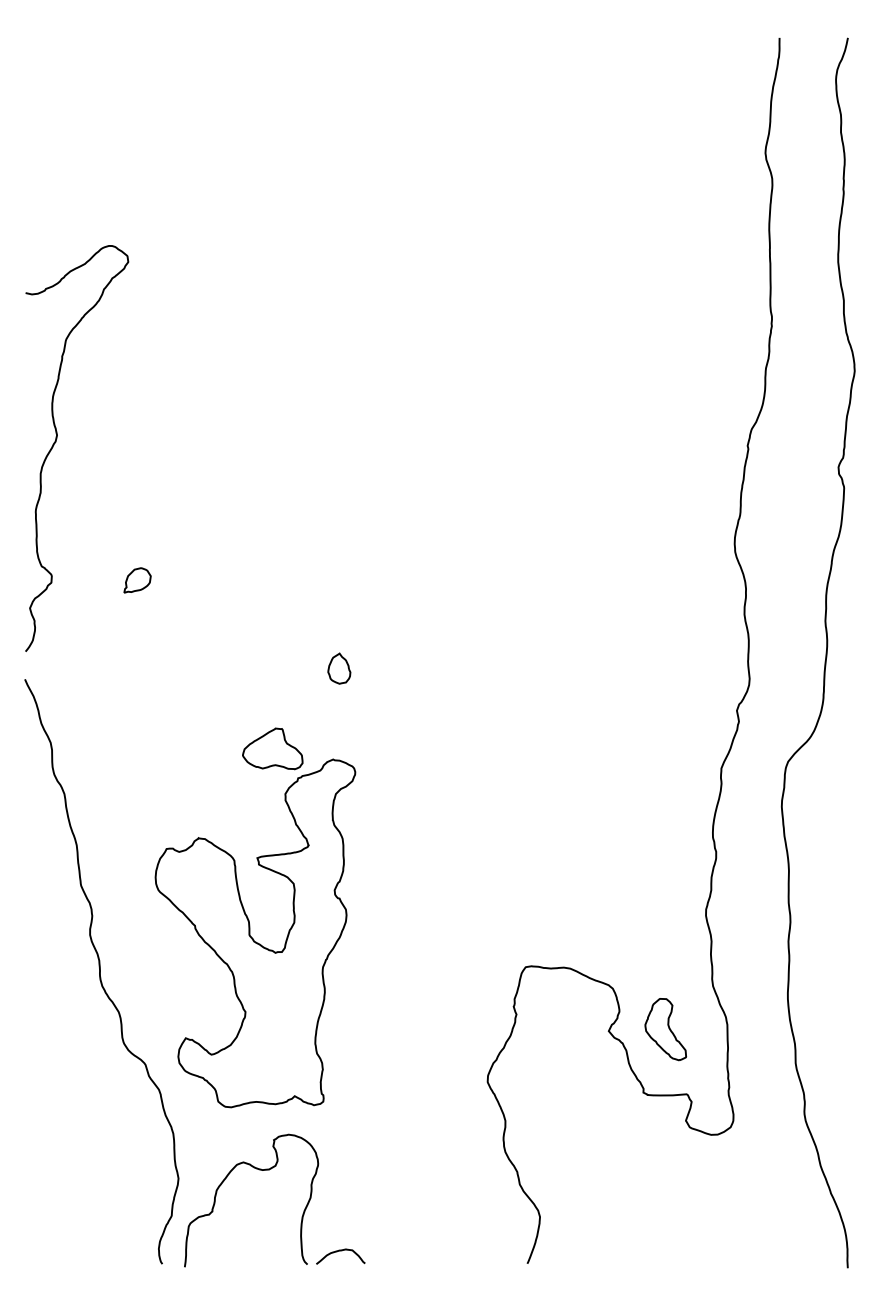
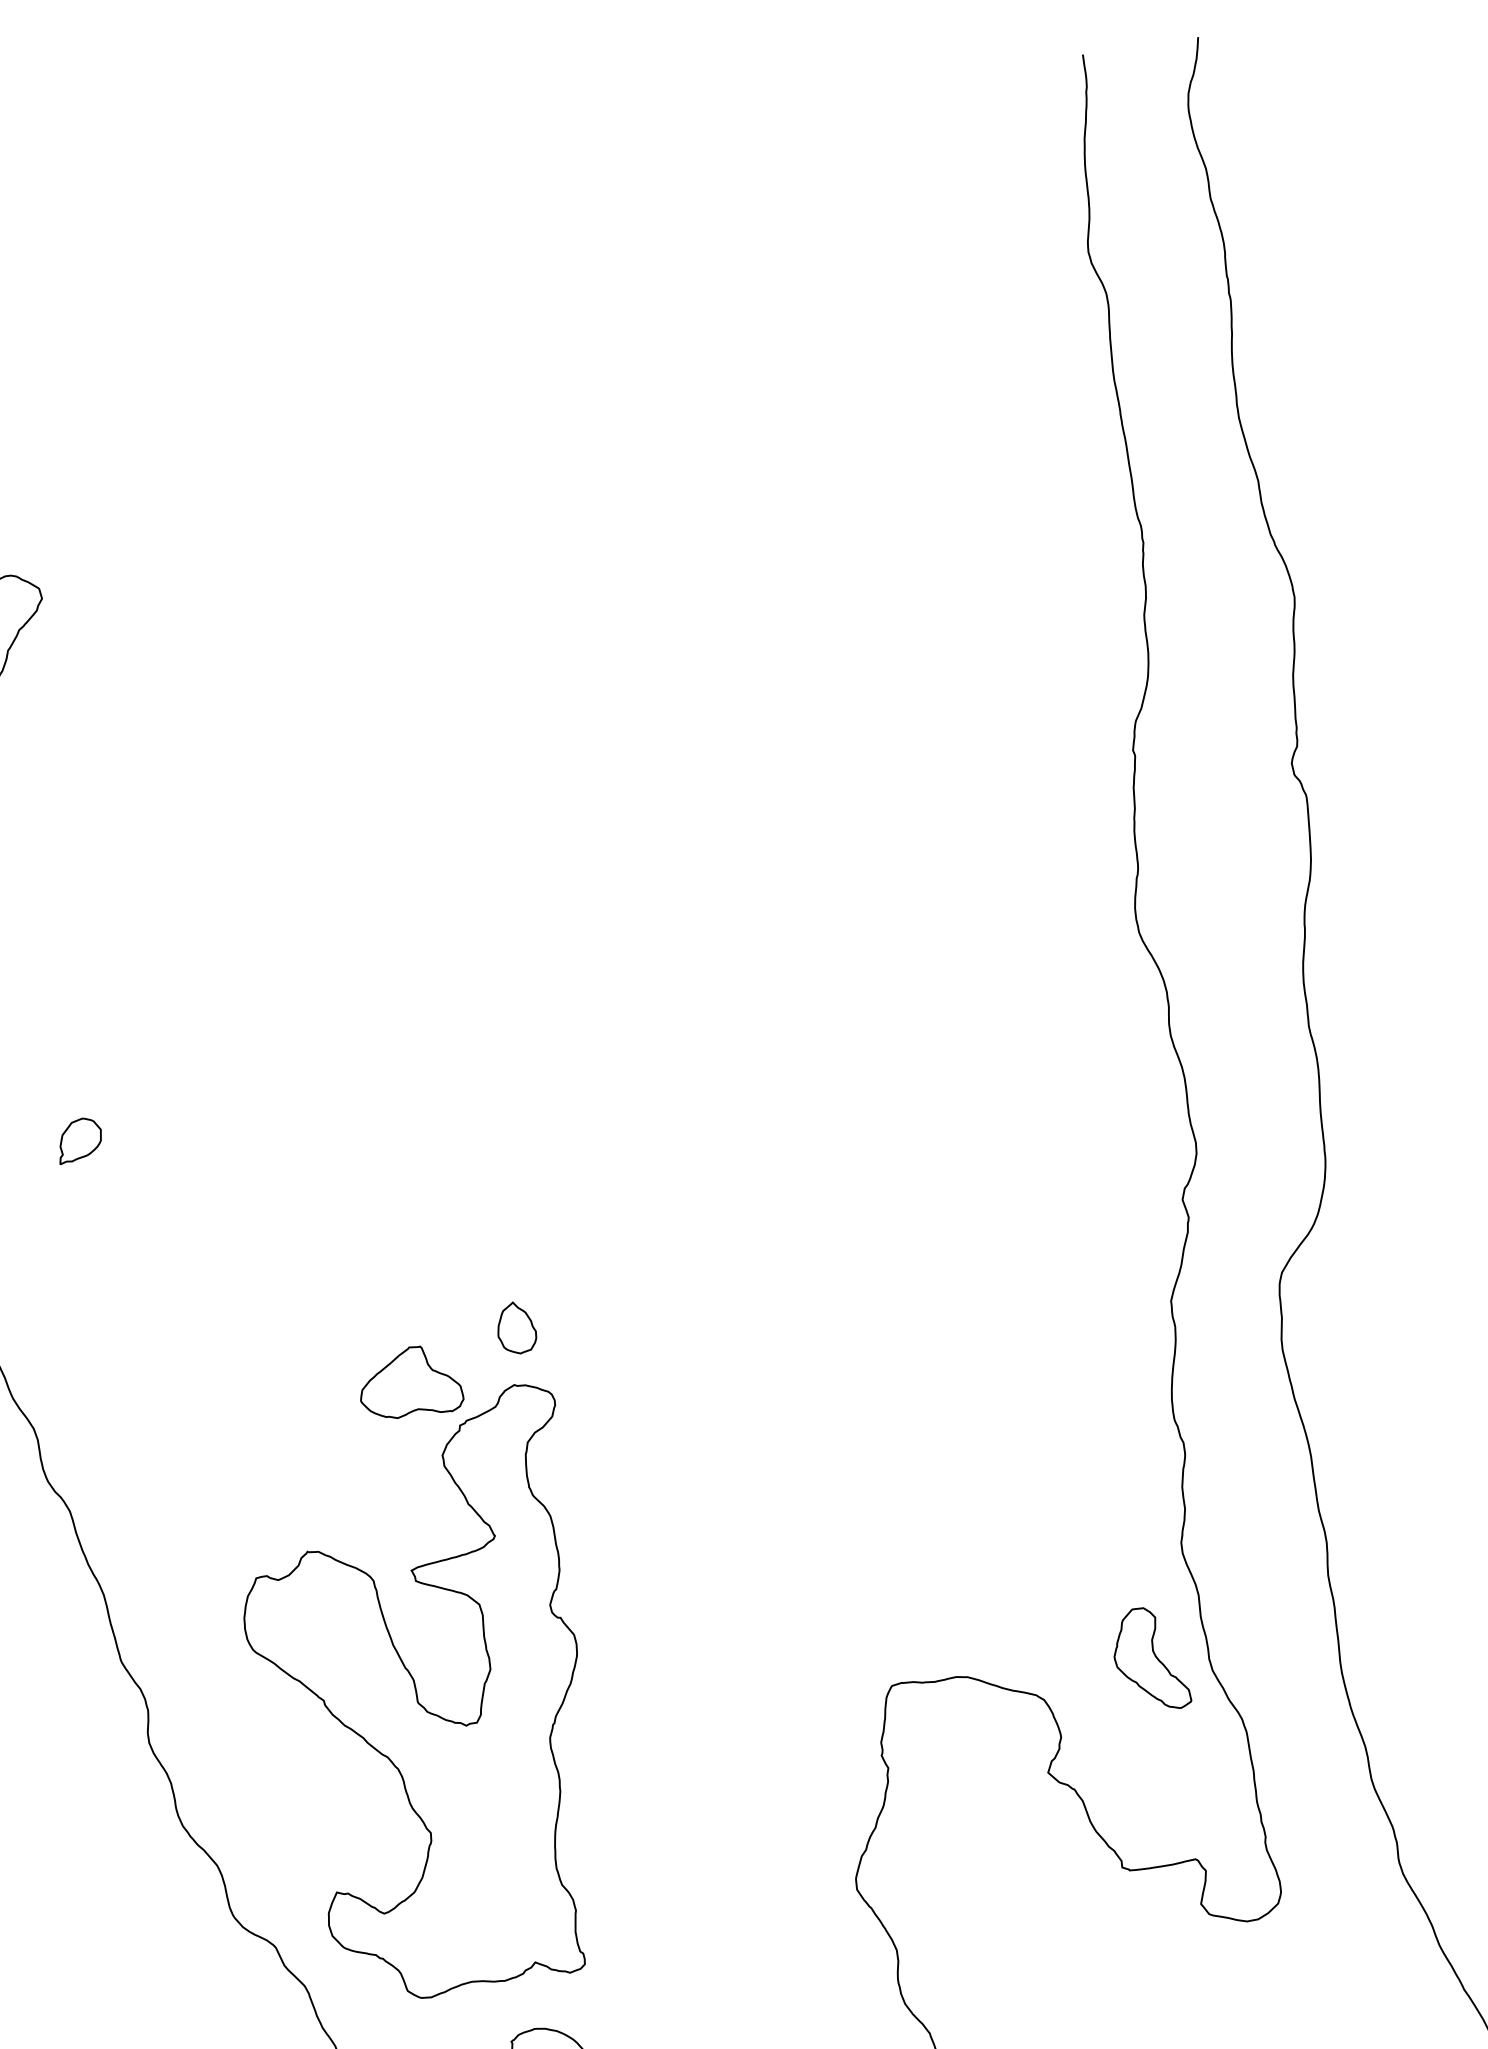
part: (137, 580) -> (79, 1140), moved
part: (339, 668) -> (516, 1327), moved
part: (665, 1029) -> (1149, 1659), moved

